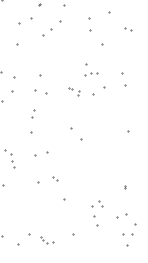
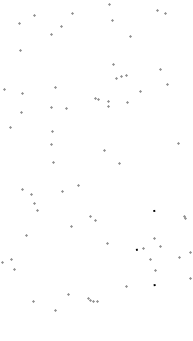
part: (91, 74) -> (121, 77), size x0.6
part: (33, 113) -> (53, 137), size x1.6
part: (97, 203) -> (151, 243), size x1.4
part: (47, 240) -> (93, 299), size x0.6

